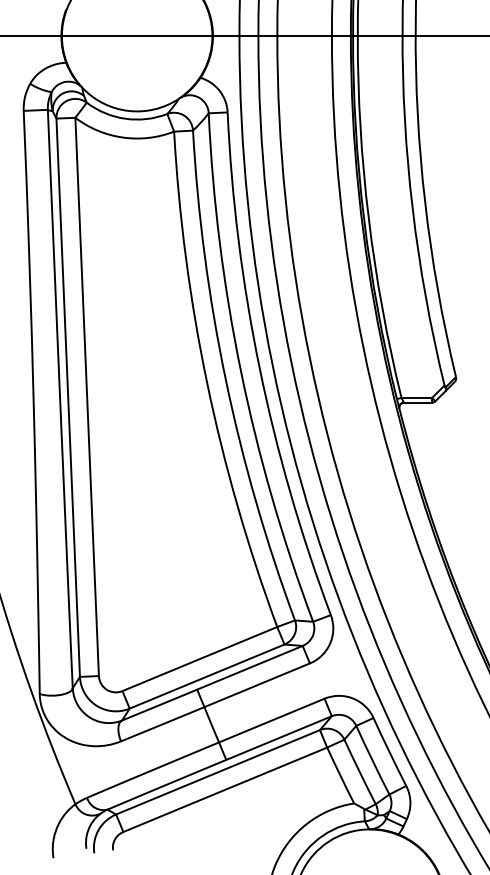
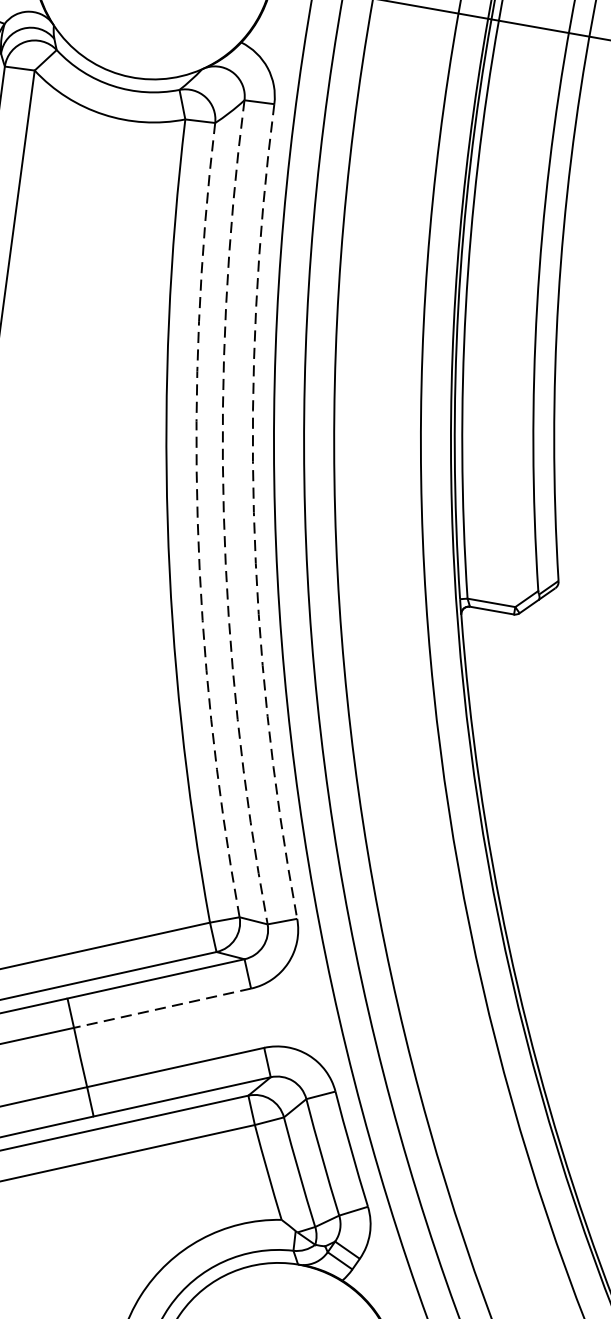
arc: (259, 367) -> (253, 511), solid -> dashed
arc: (241, 371) -> (224, 513), solid -> dashed
arc: (225, 379) -> (197, 521), solid -> dashed
line: (256, 685) -> (161, 1008), solid -> dashed

